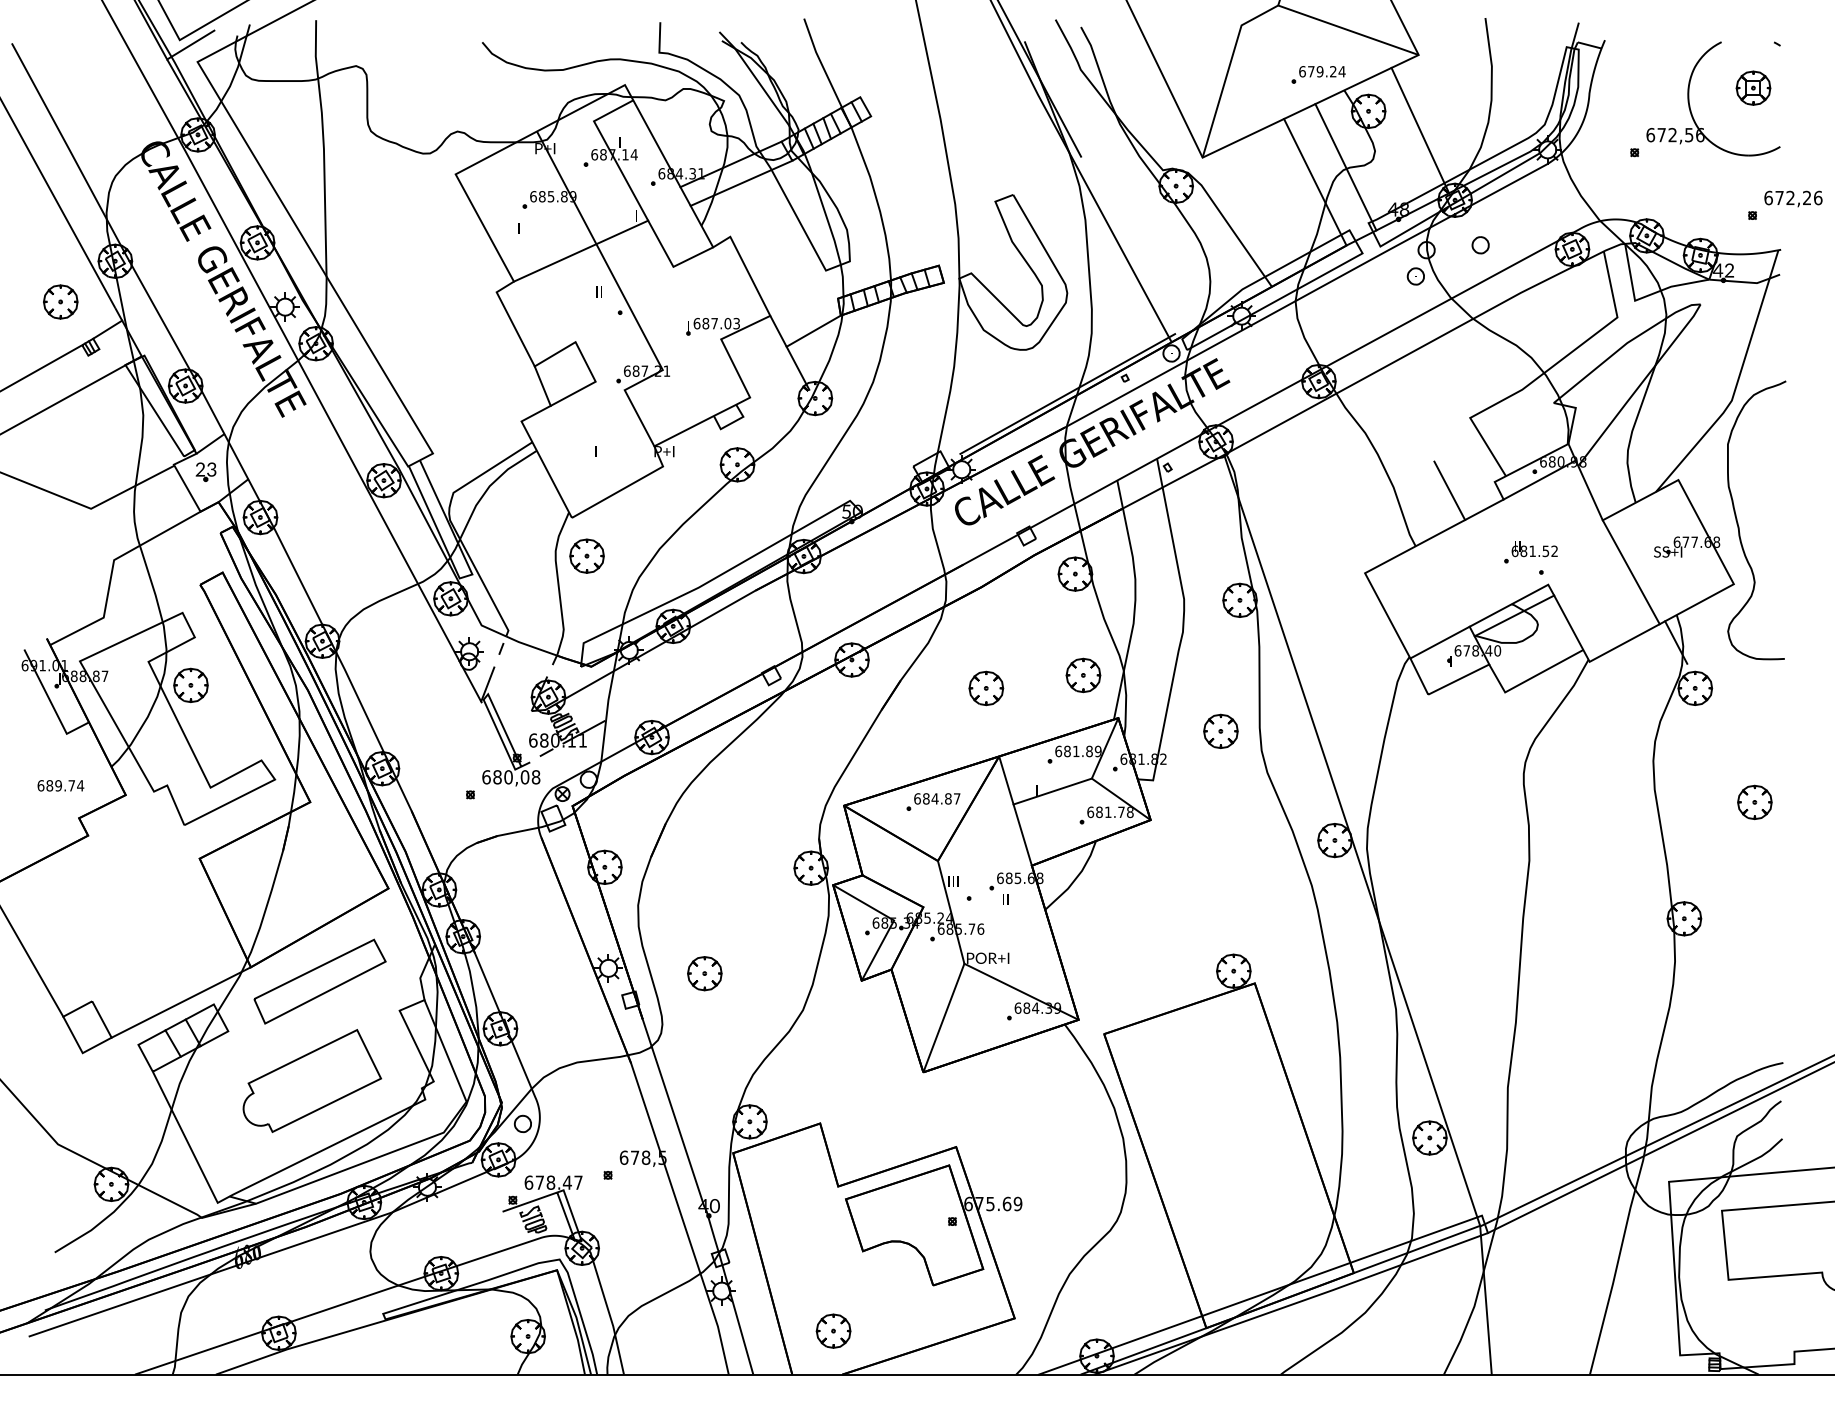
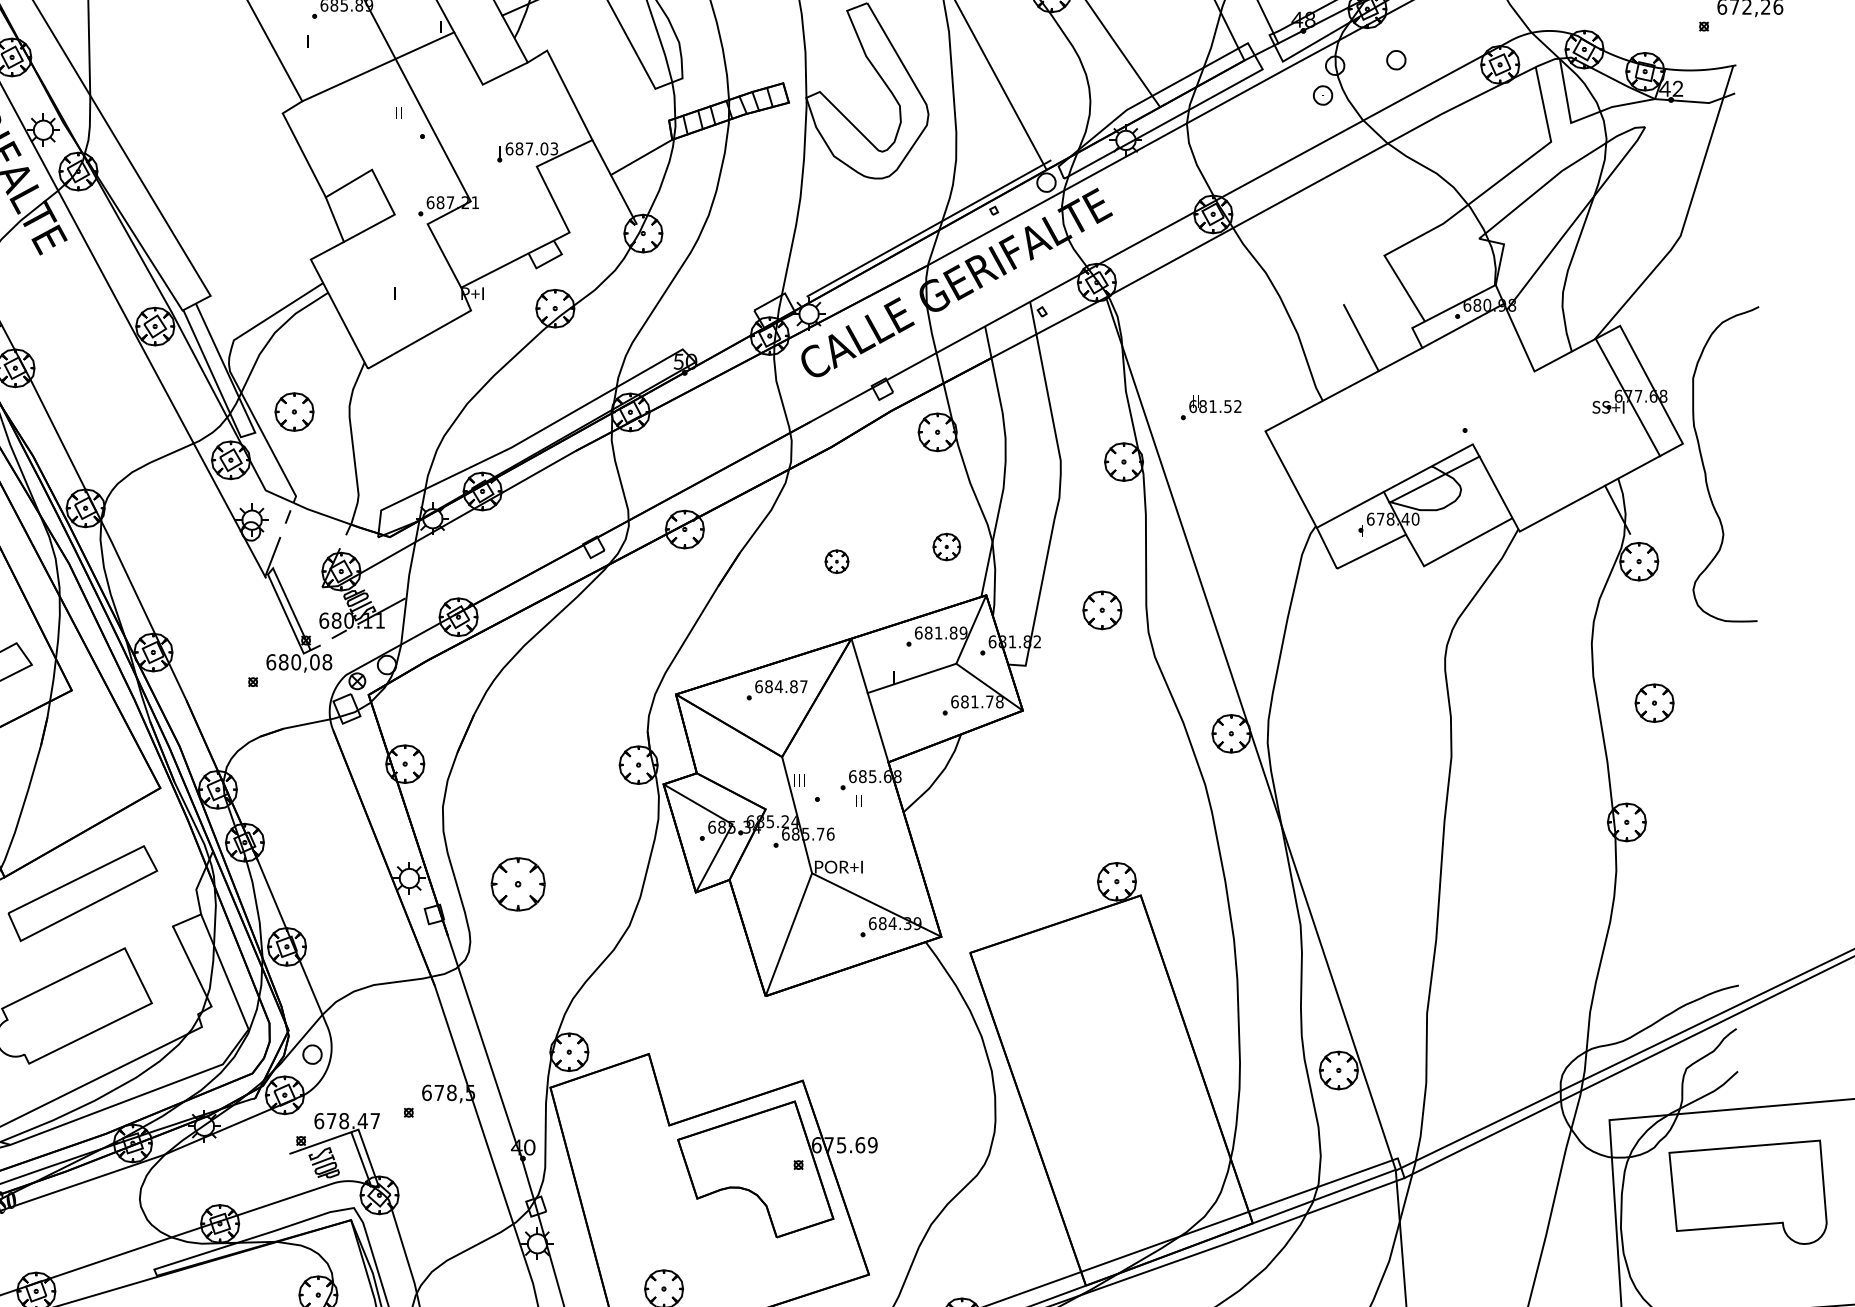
curve: (1739, 526) -> (1706, 471), moved
part: (1530, 552) -> (1210, 407), moved
part: (586, 555) -> (293, 411), moved
line: (1630, 572) -> (1627, 397), moved
part: (1083, 675) -> (946, 547), size x0.7
part: (986, 688) -> (837, 561), size x0.6
part: (1754, 802) -> (1654, 703), moved
part: (704, 973) -> (517, 884), size x1.4

